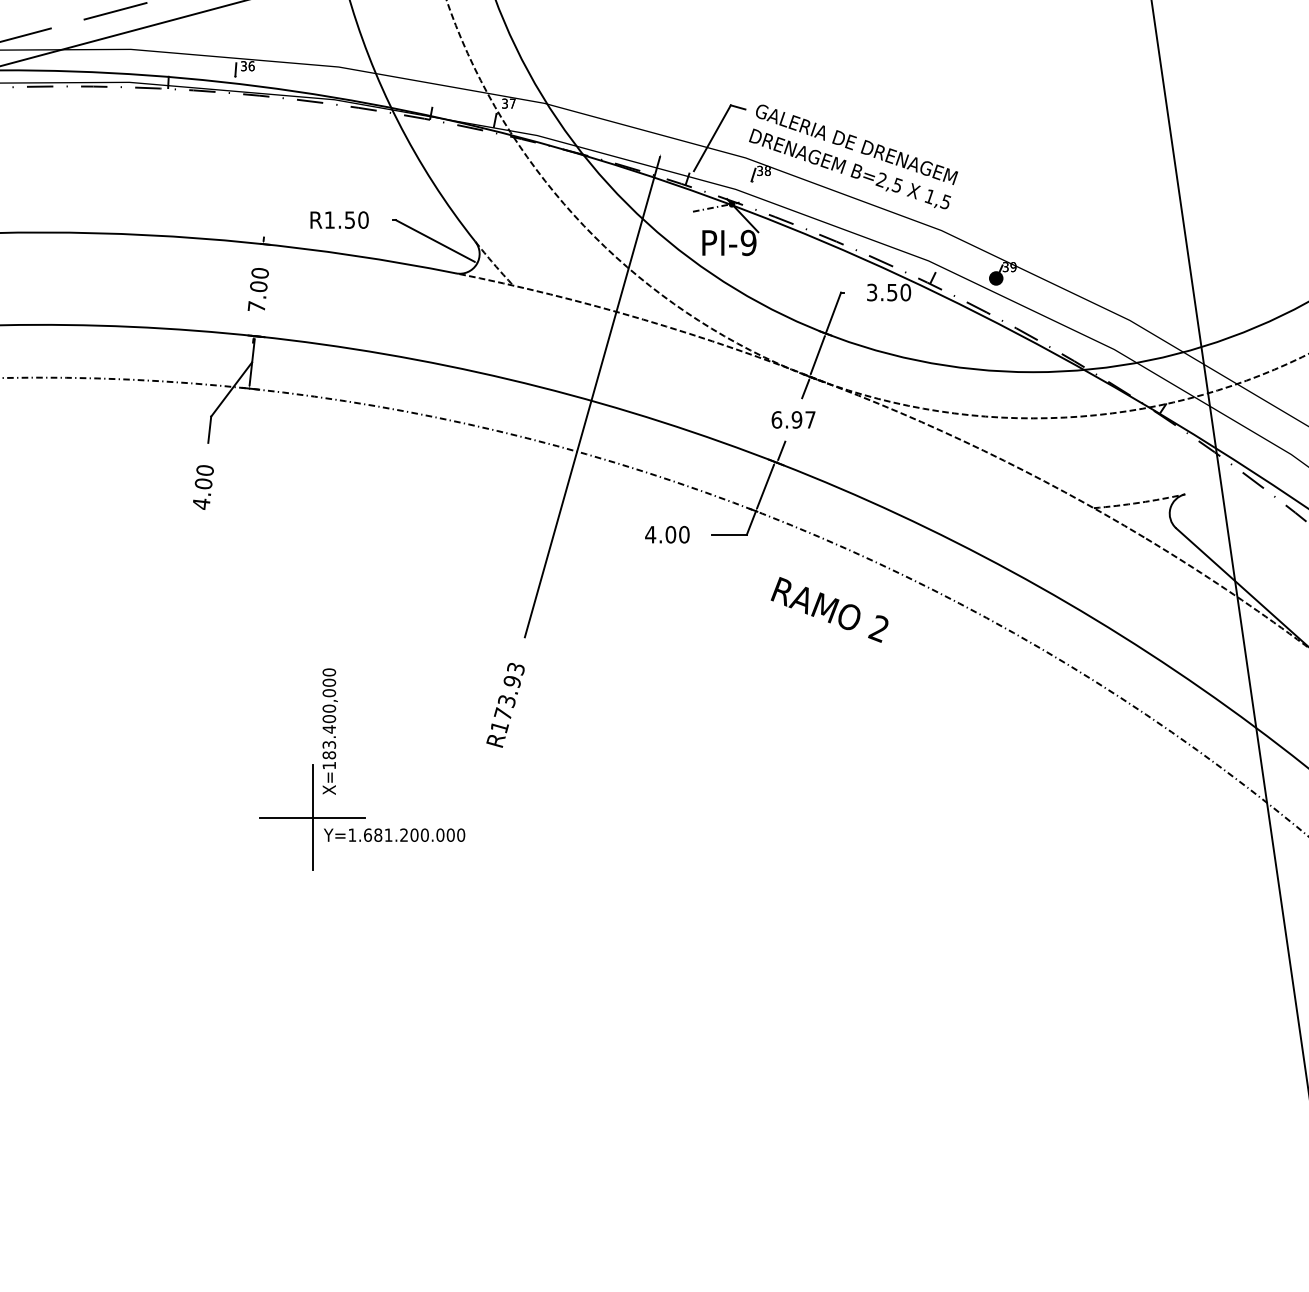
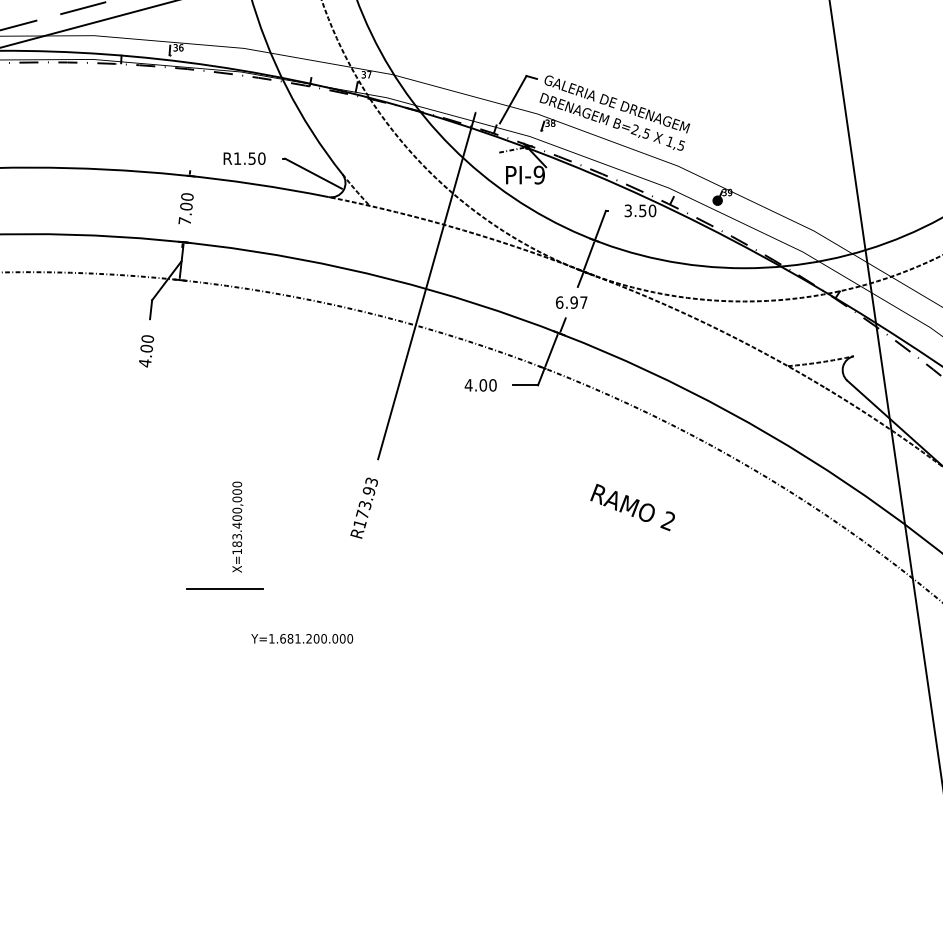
text: (829, 609) -> (632, 507), moved
line: (313, 818) -> (225, 589), removed
text: (394, 834) -> (302, 638), moved

